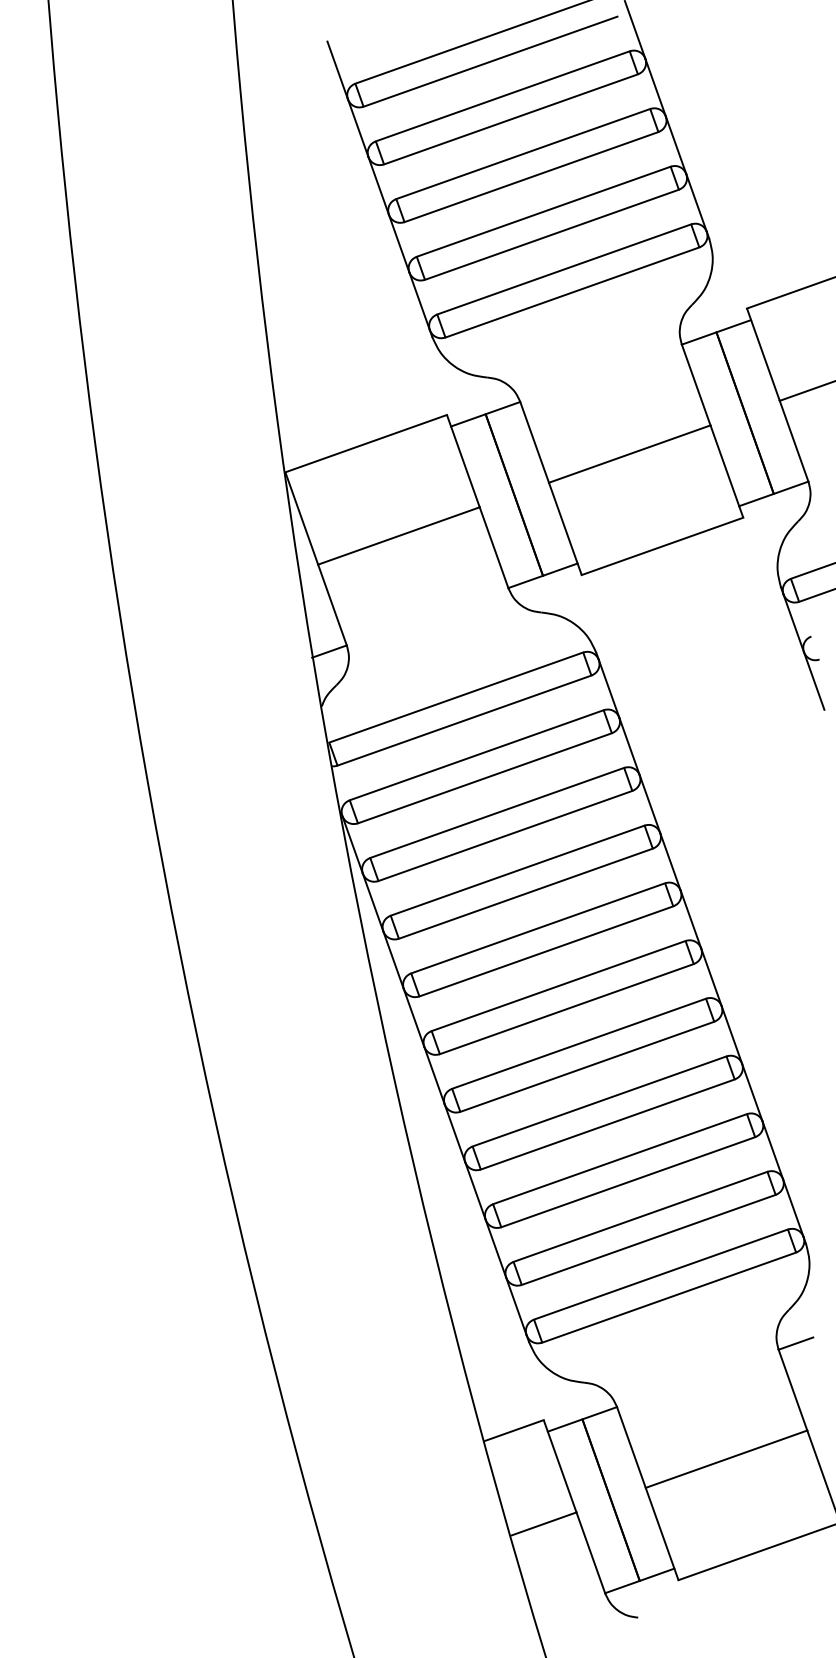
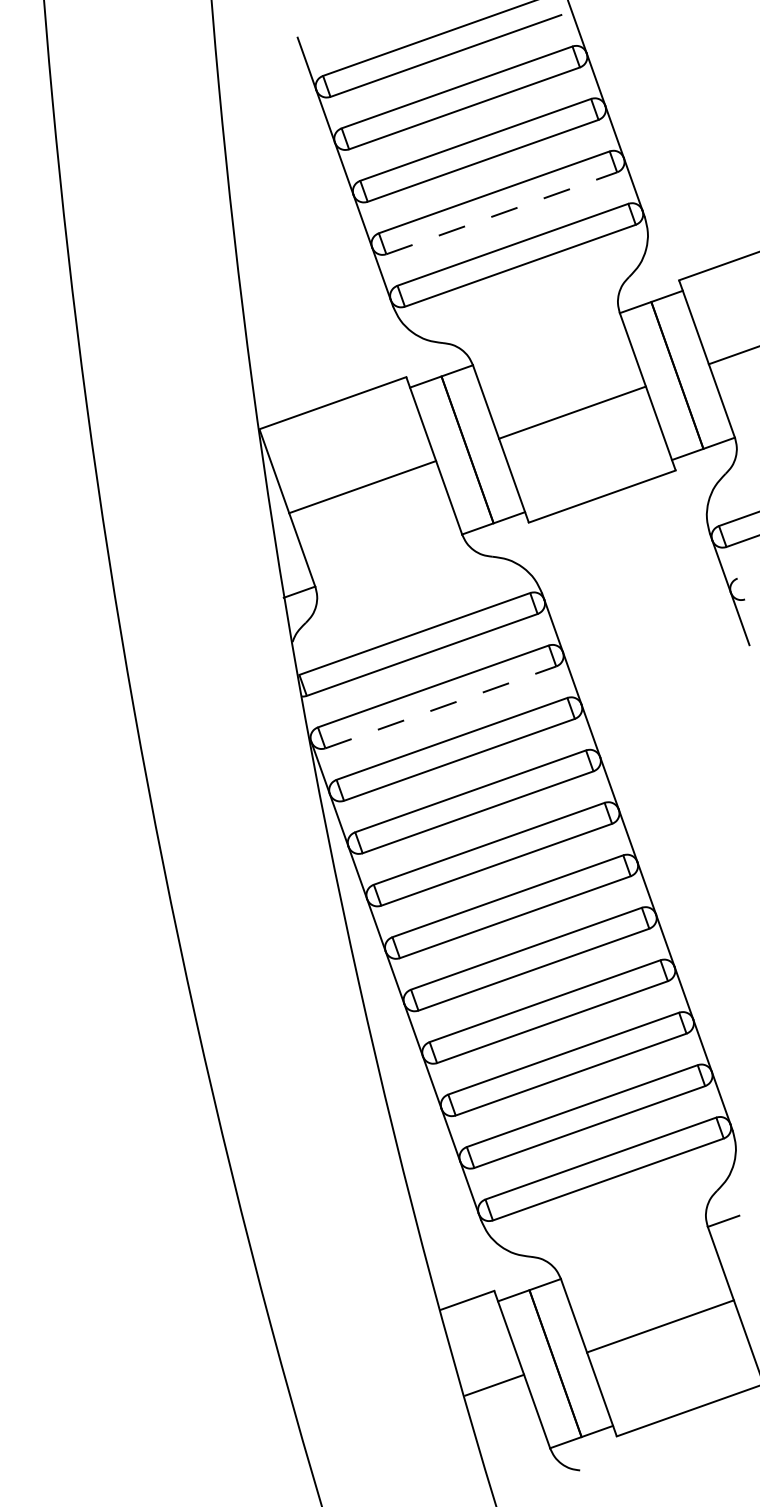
line: (552, 235) -> (502, 213), solid -> dashed
line: (485, 778) -> (441, 707), solid -> dashed

